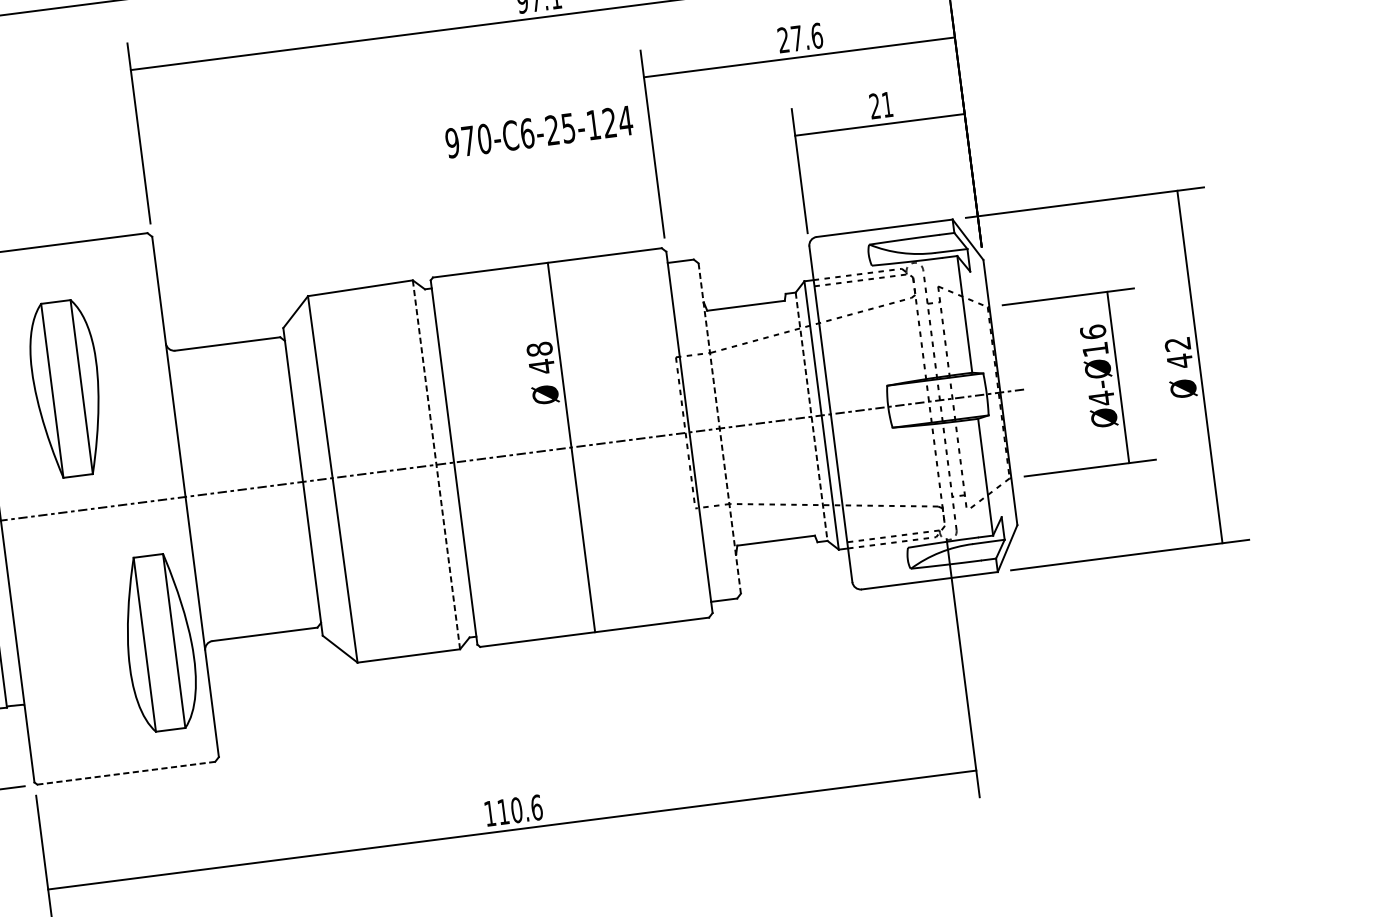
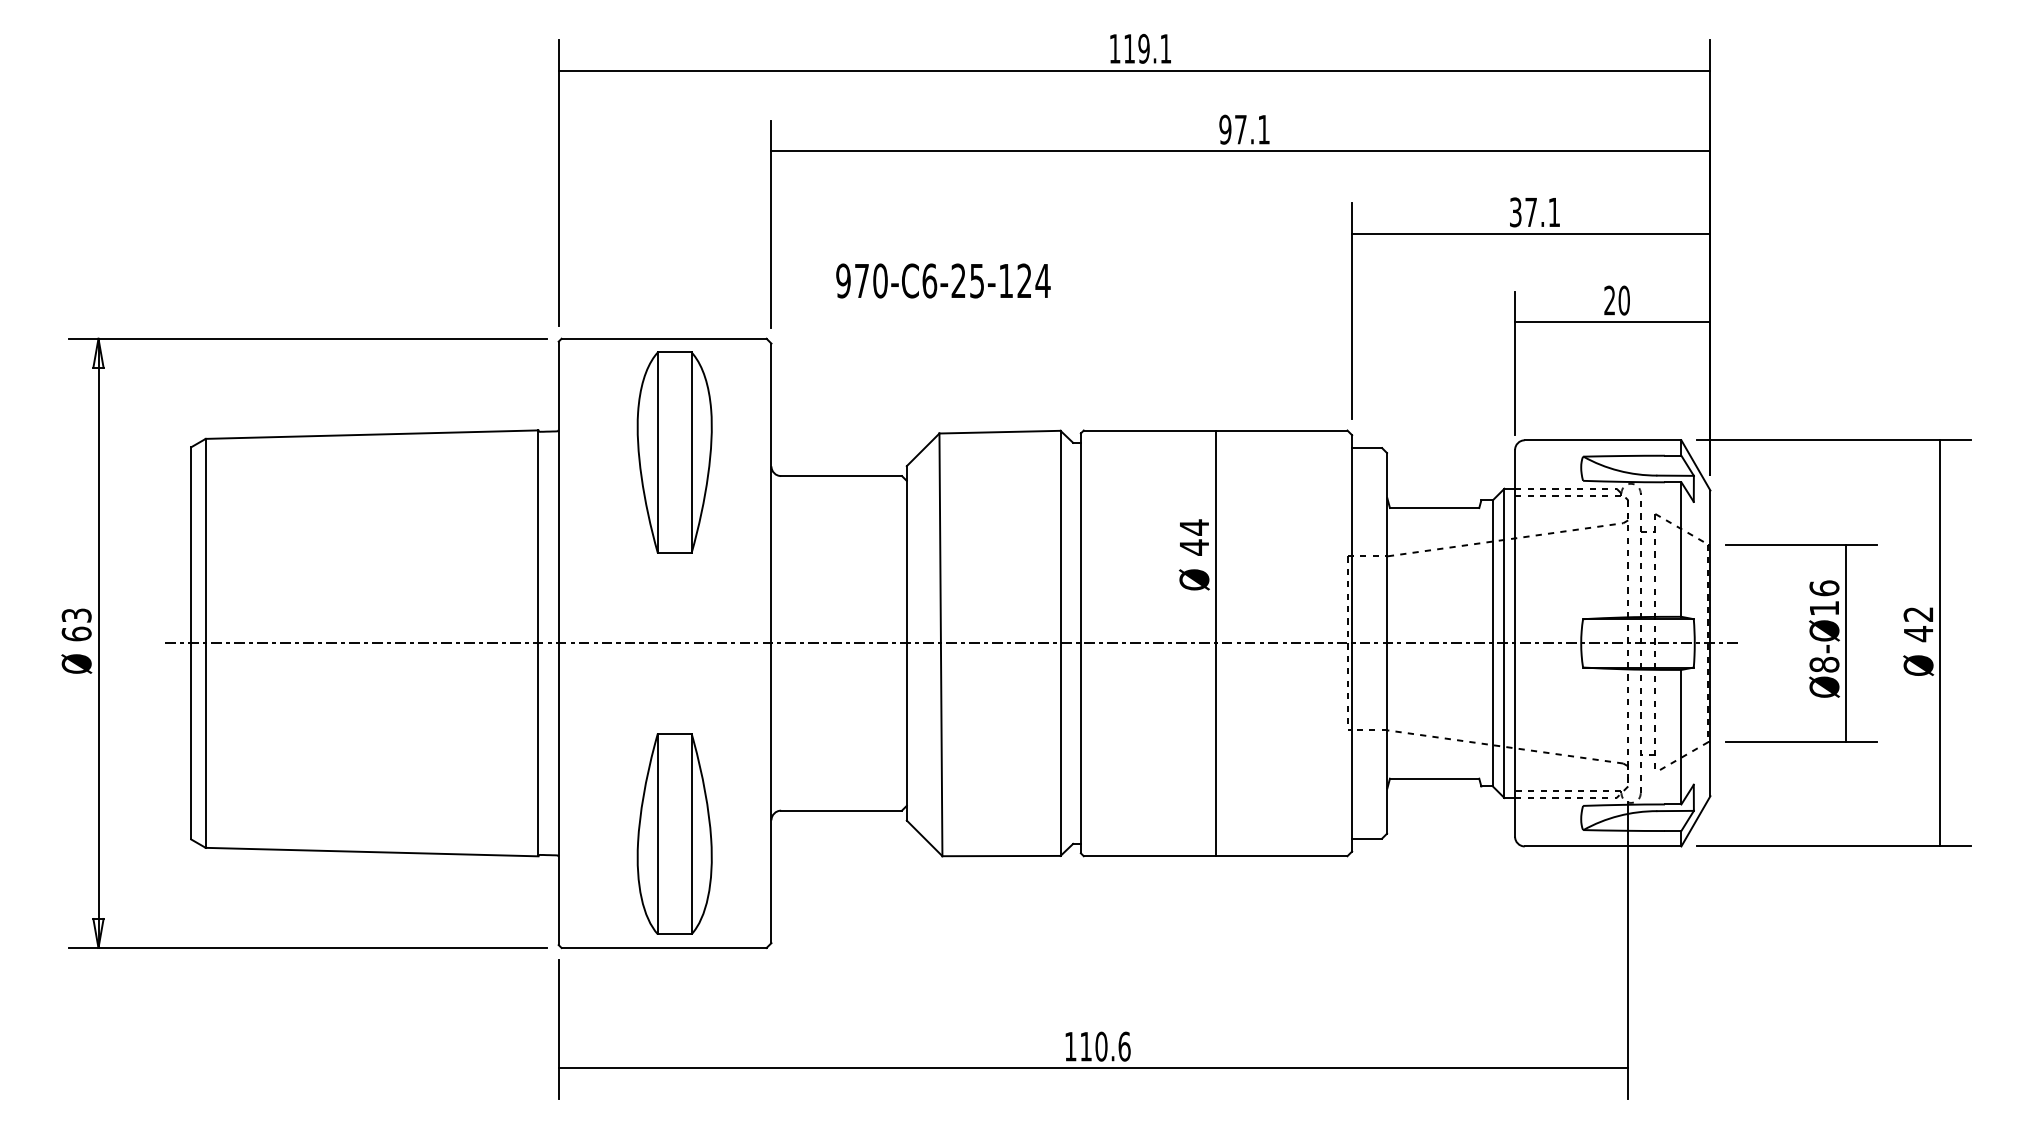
text: (800, 38) -> (1535, 212), 27.6 -> 37.1
text: (886, 104) -> (1623, 300), 21 -> 20
text: (539, 131) -> (943, 280), moved
text: (539, 349) -> (1194, 527), 48 -> 44
part: (66, 388) -> (674, 452), moved
text: (1101, 398) -> (1824, 664), Ø4-Ø16 -> Ø8-Ø16
line: (811, 416) -> (1492, 643), dashed -> solid
line: (720, 428) -> (1387, 643), dashed -> solid
line: (436, 464) -> (1060, 643), dashed -> solid
part: (159, 642) -> (674, 833), moved
line: (126, 772) -> (664, 947), dashed -> solid

